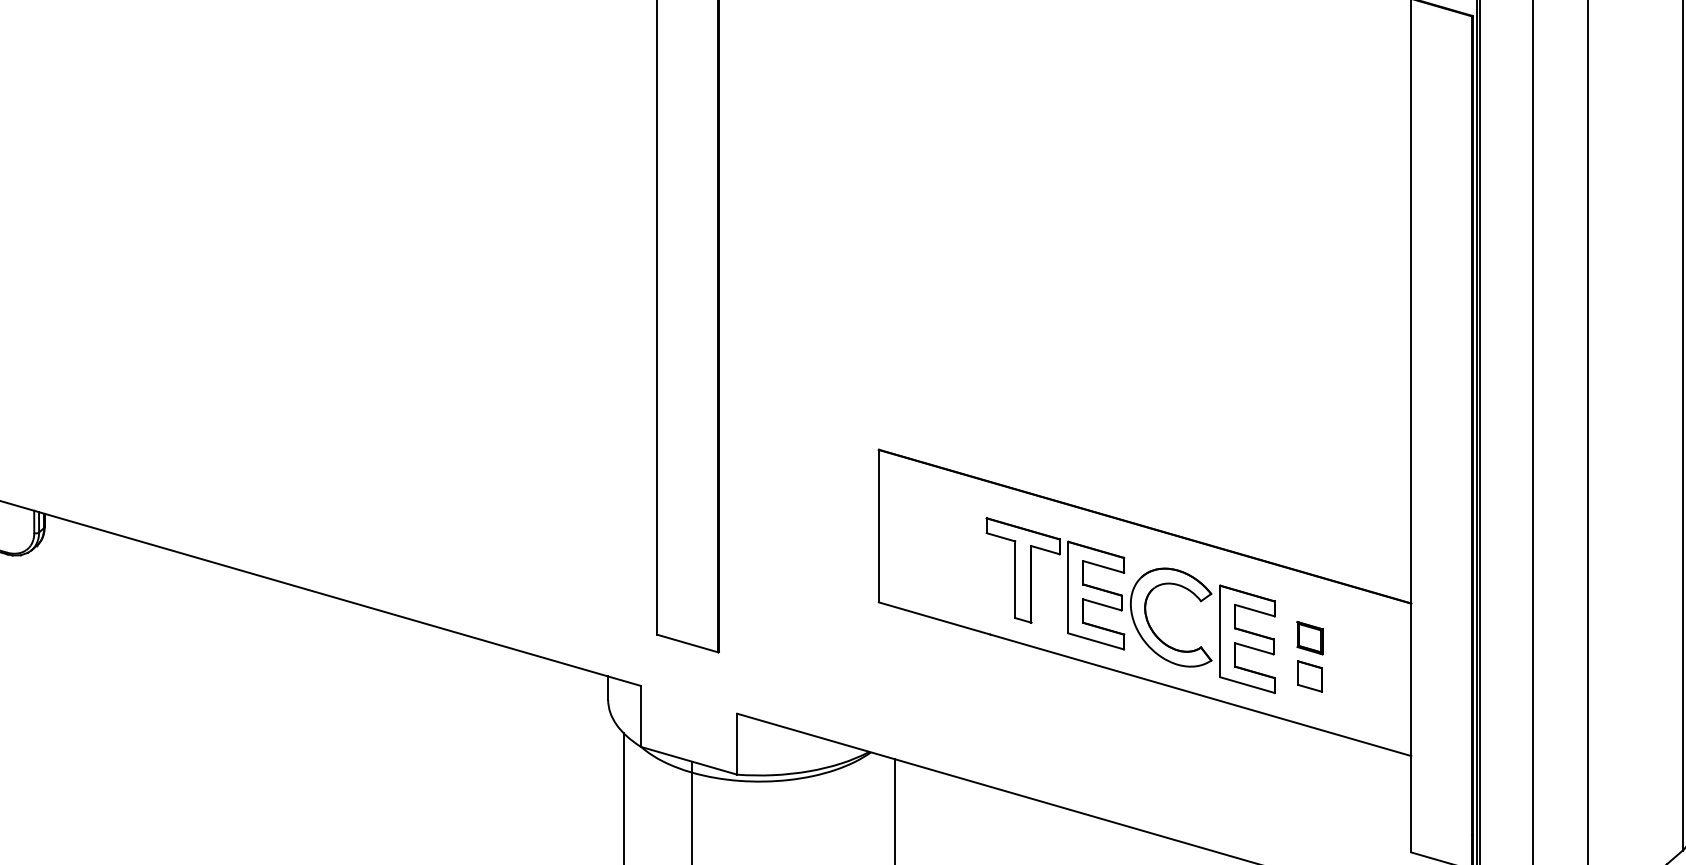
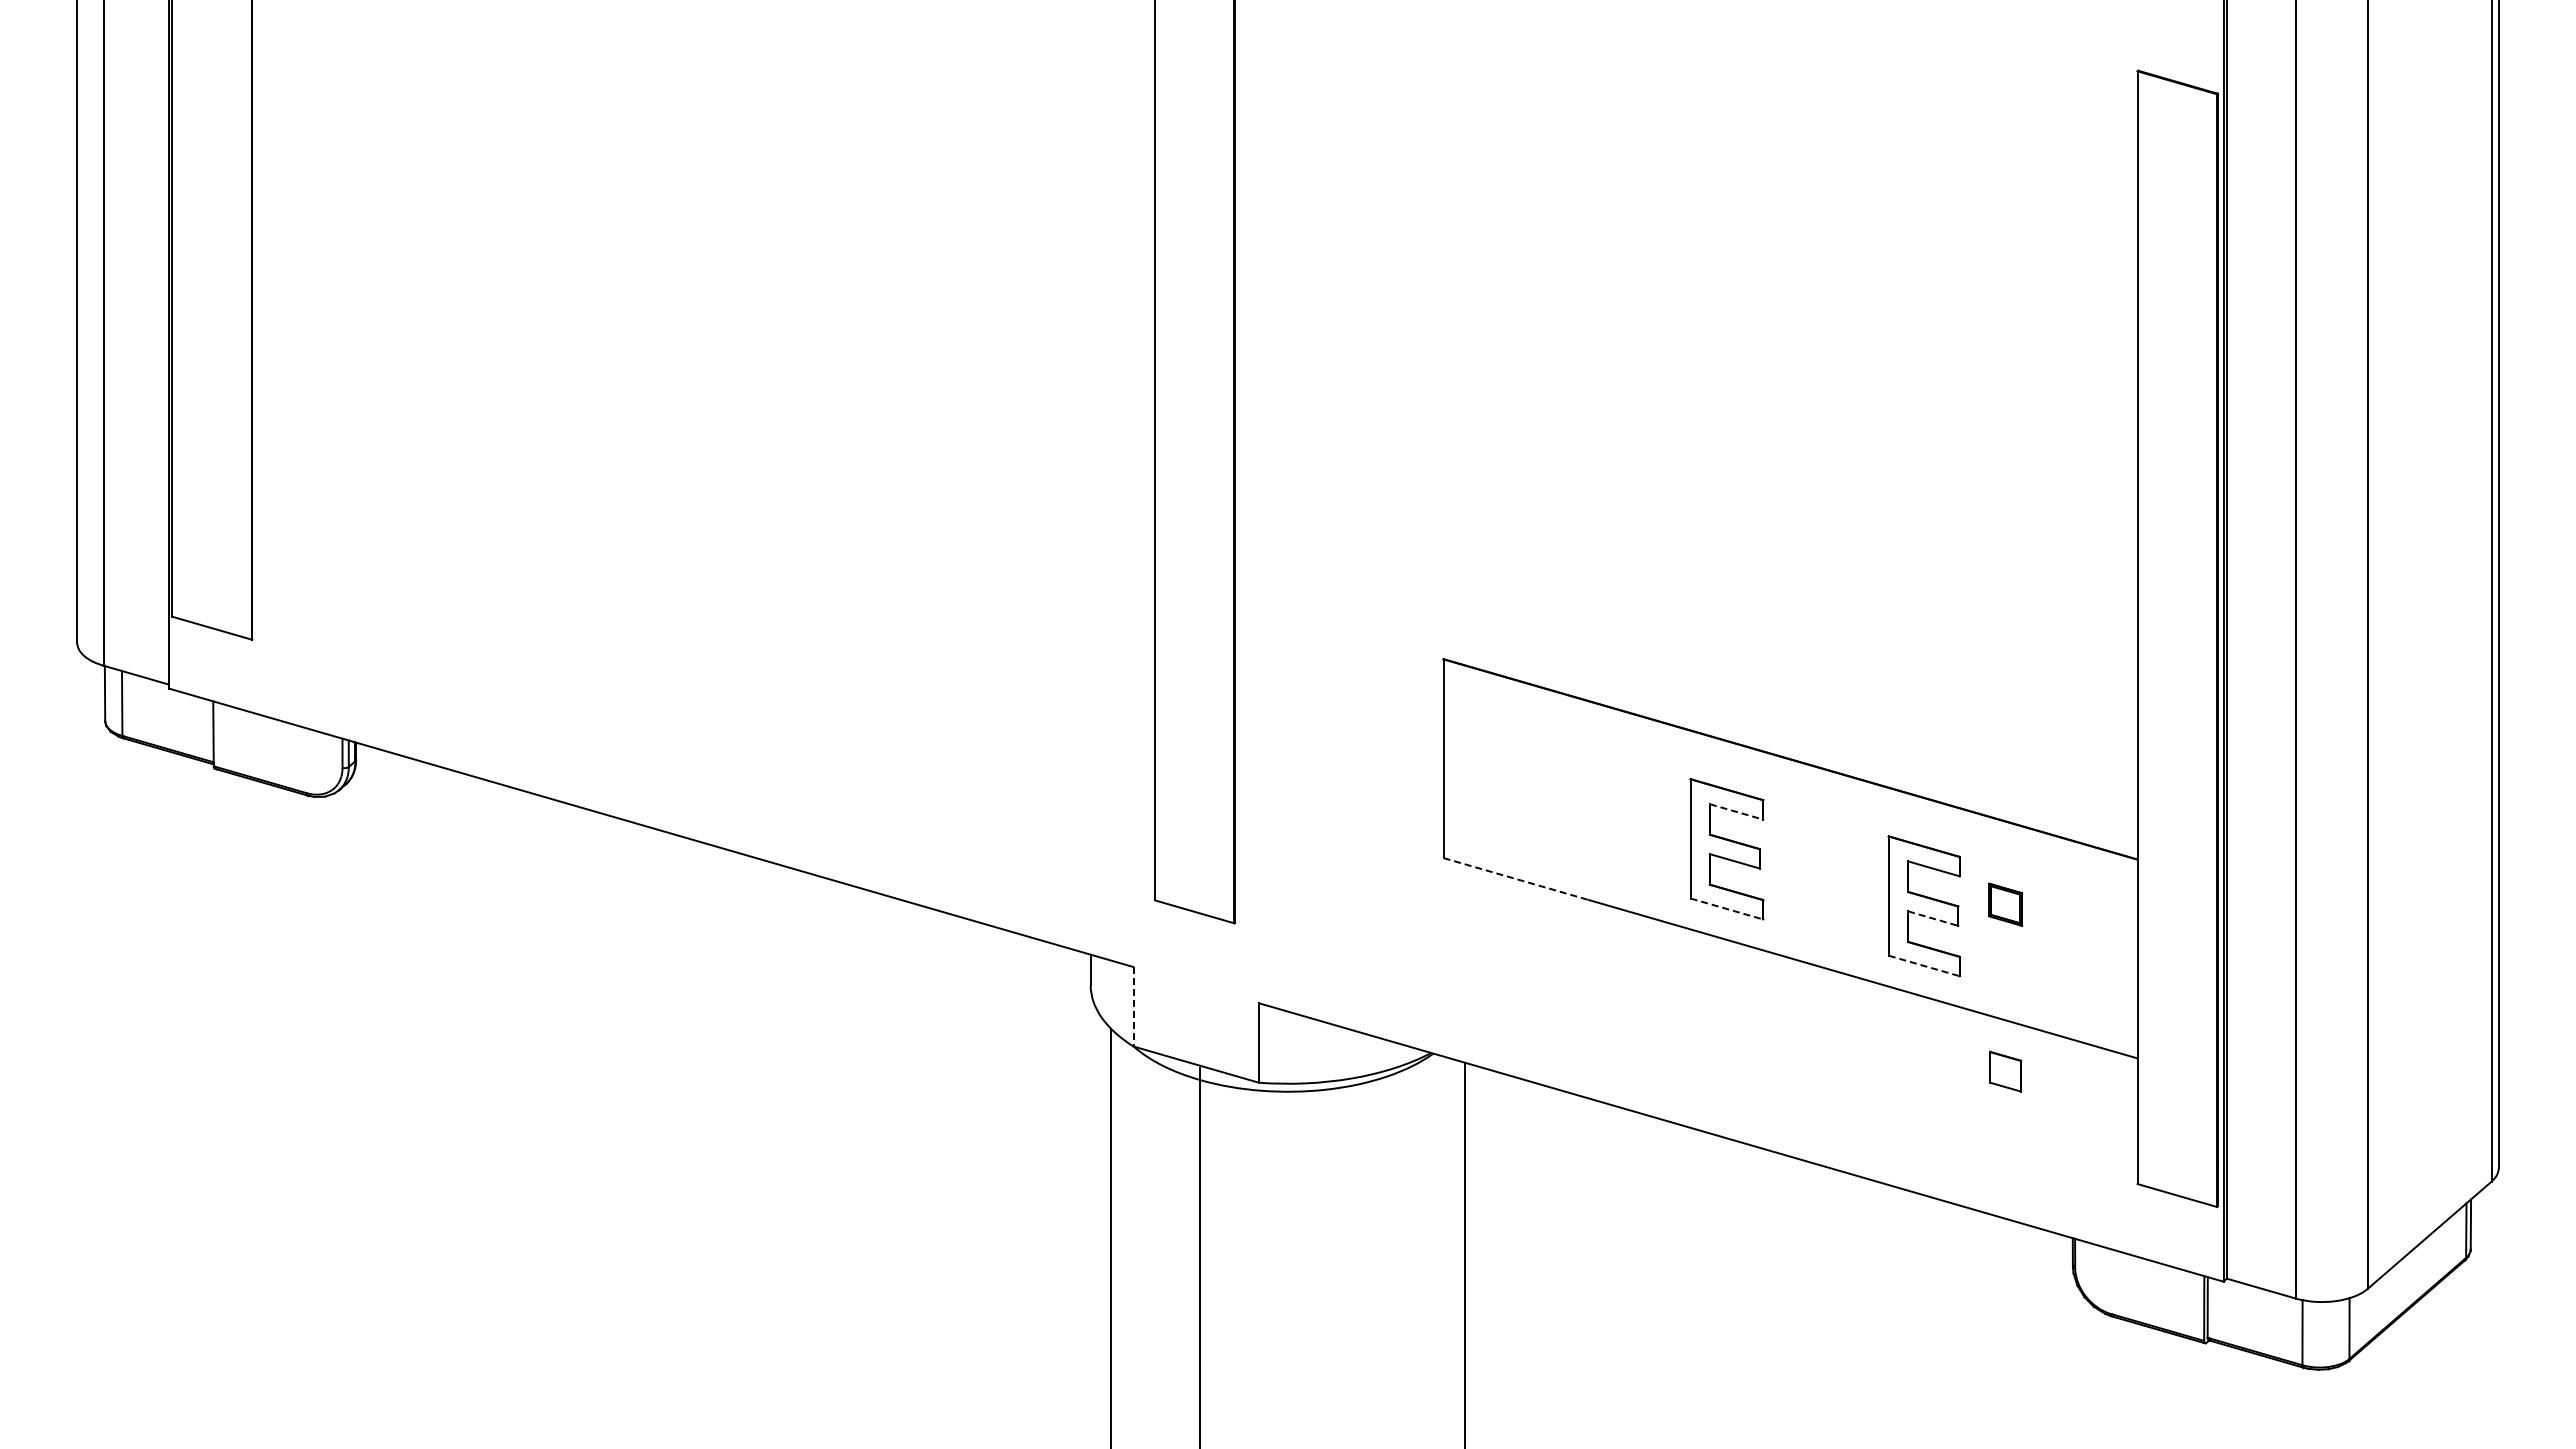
line: (1103, 566) -> (1736, 811), solid -> dashed
part: (1023, 570) -> (1631, 816), removed
line: (934, 618) -> (1516, 879), solid -> dashed
part: (1151, 628) -> (1799, 891), removed
line: (1095, 641) -> (1726, 908), solid -> dashed
line: (1254, 648) -> (1933, 918), solid -> dashed
part: (1309, 676) -> (2005, 1071), moved
line: (1247, 684) -> (1924, 965), solid -> dashed
line: (641, 716) -> (1133, 1006), solid -> dashed

